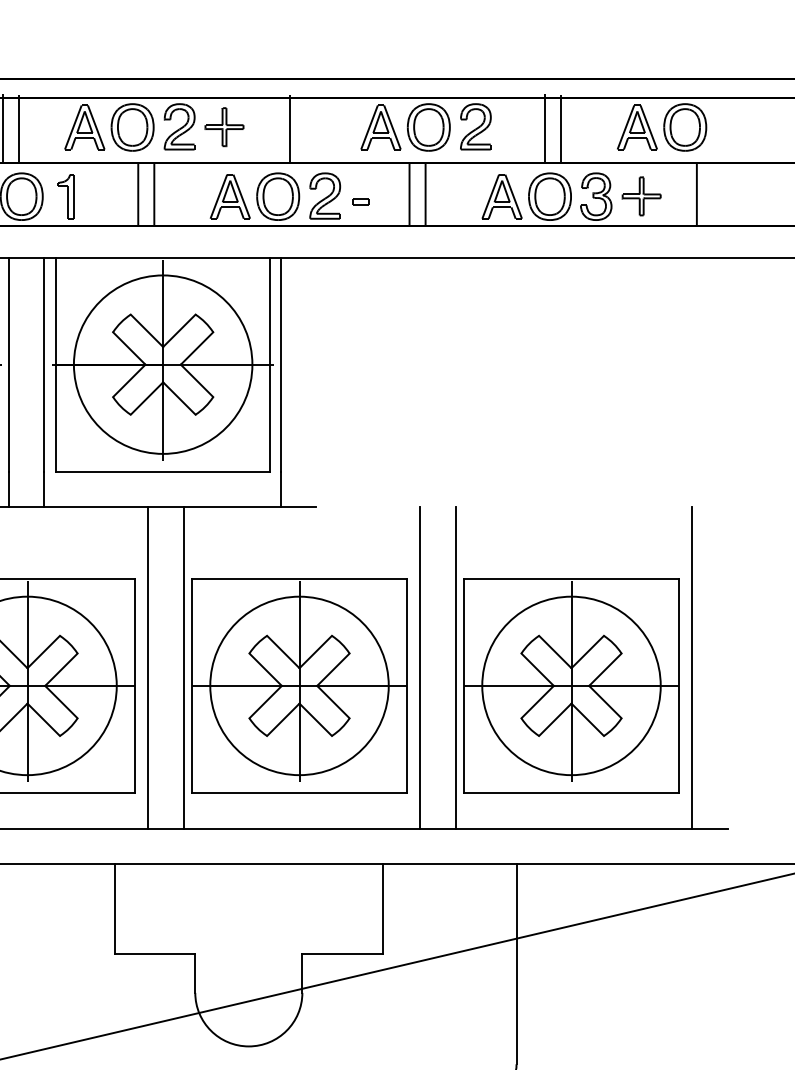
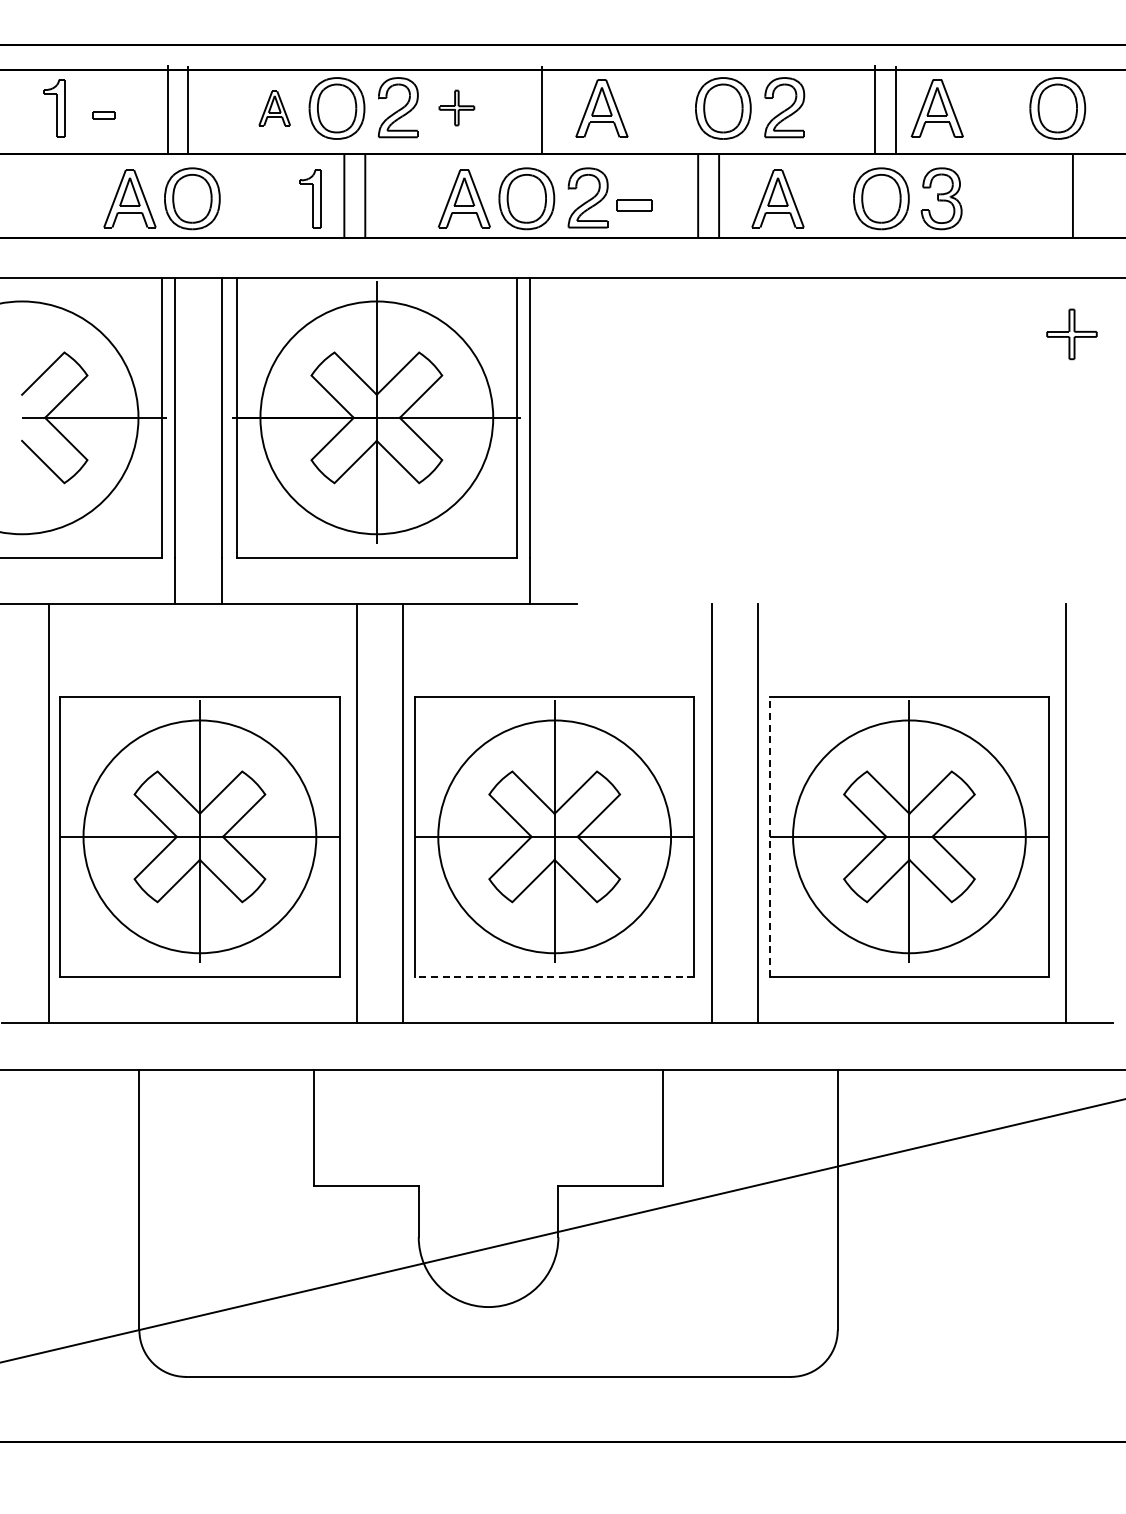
part: (224, 126) -> (456, 107), size x0.7
part: (84, 127) -> (274, 108), size x0.6
part: (380, 127) -> (601, 108), moved
part: (636, 127) -> (936, 108), moved
part: (66, 196) -> (310, 198), moved
part: (501, 196) -> (777, 198), moved
part: (641, 196) -> (1071, 334), moved
part: (360, 201) -> (634, 205), size x1.6
line: (464, 685) -> (769, 836), solid -> dashed
line: (299, 792) -> (554, 976), solid -> dashed

